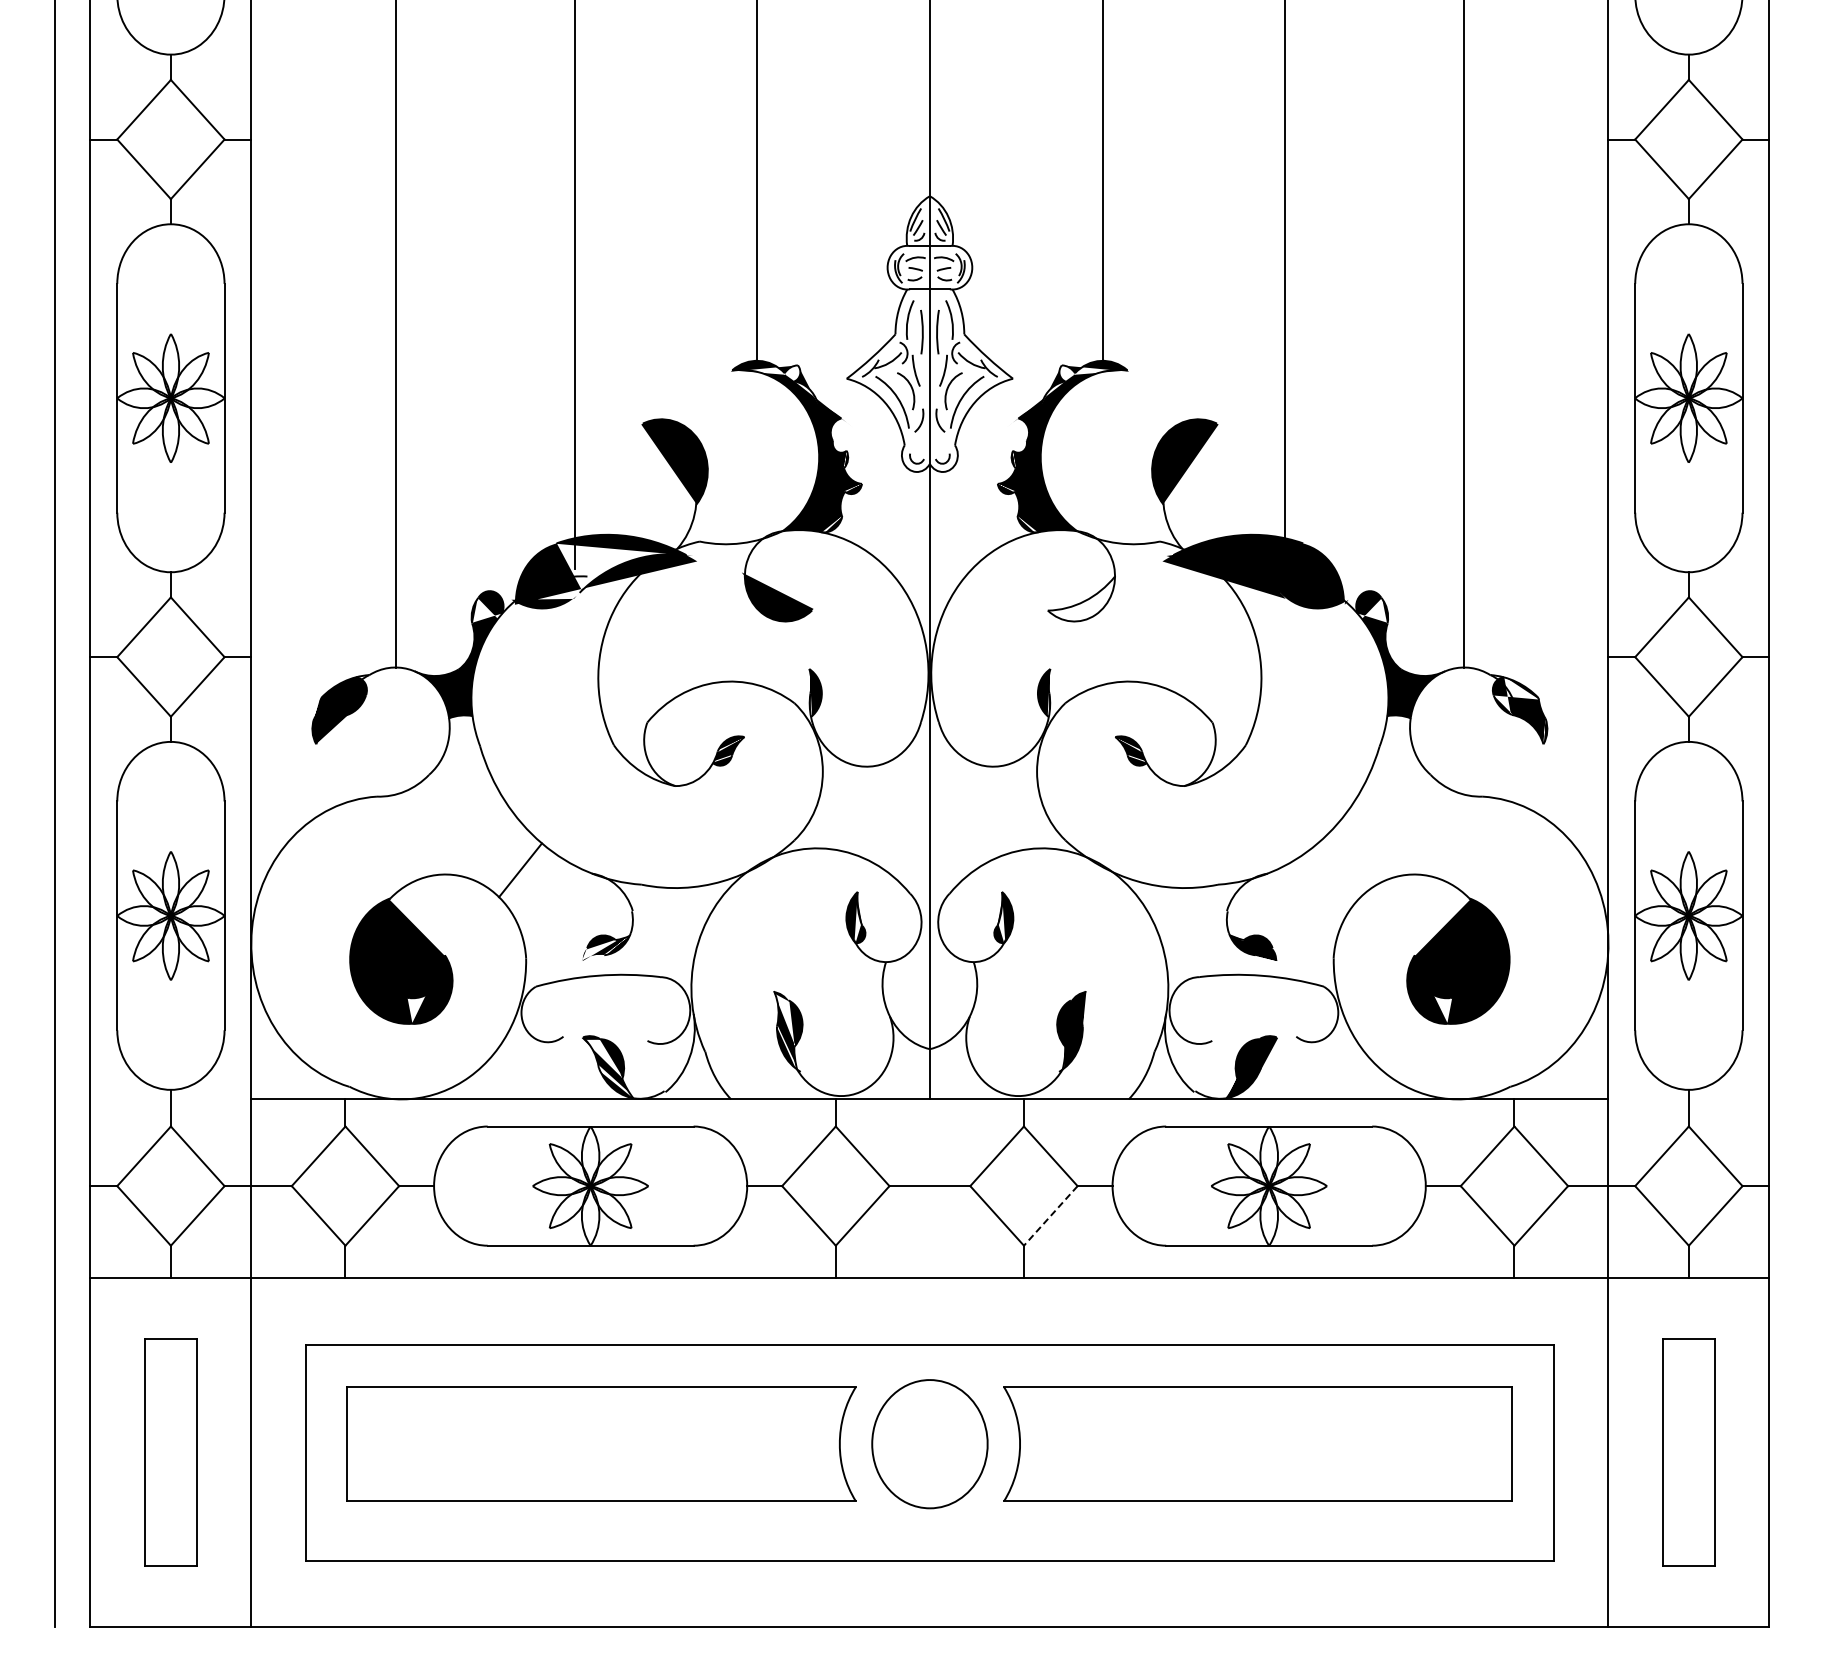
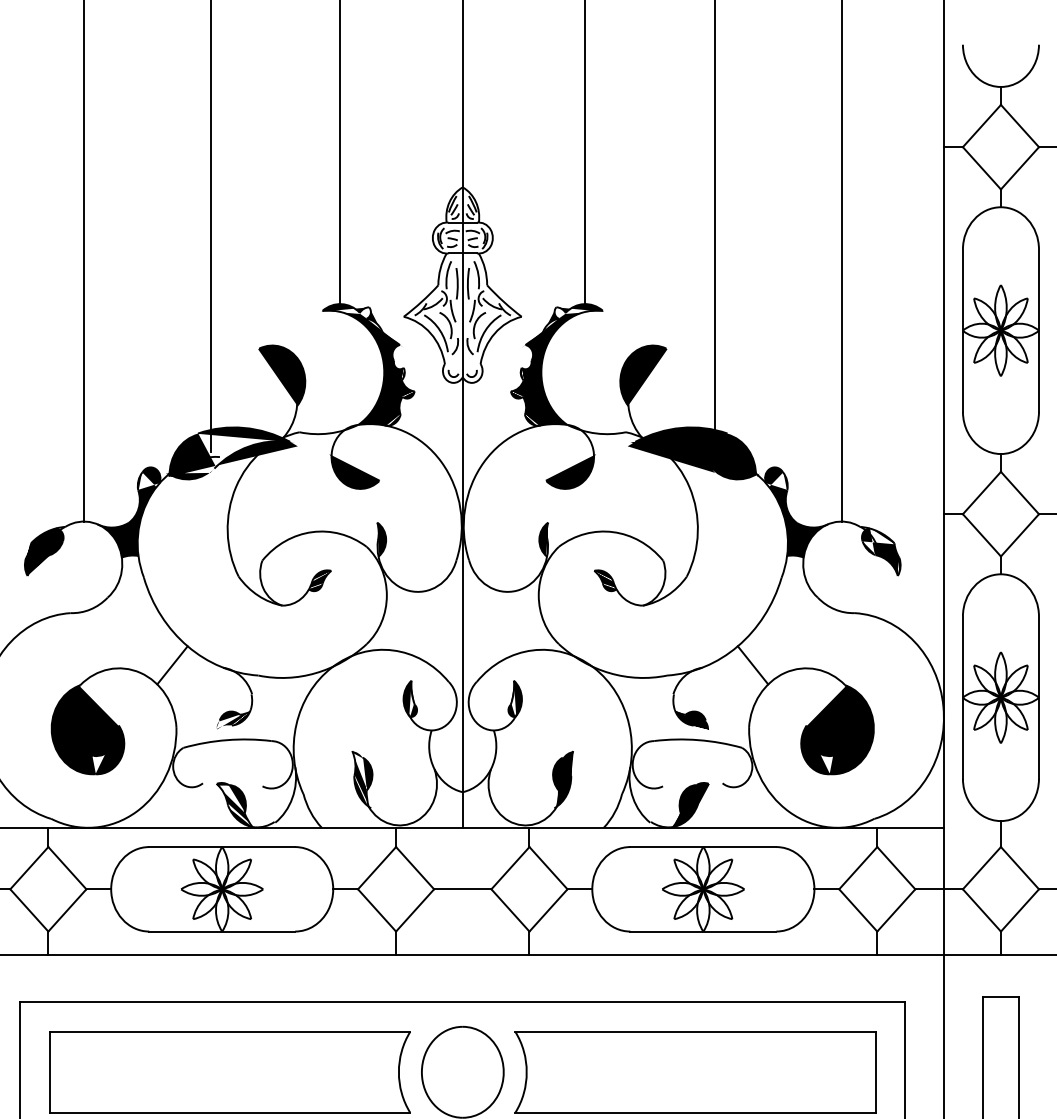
fill: (1082, 596) -> (570, 471), added
line: (1338, 870) -> (752, 665), added
line: (1050, 1216) -> (548, 910), dashed -> solid

